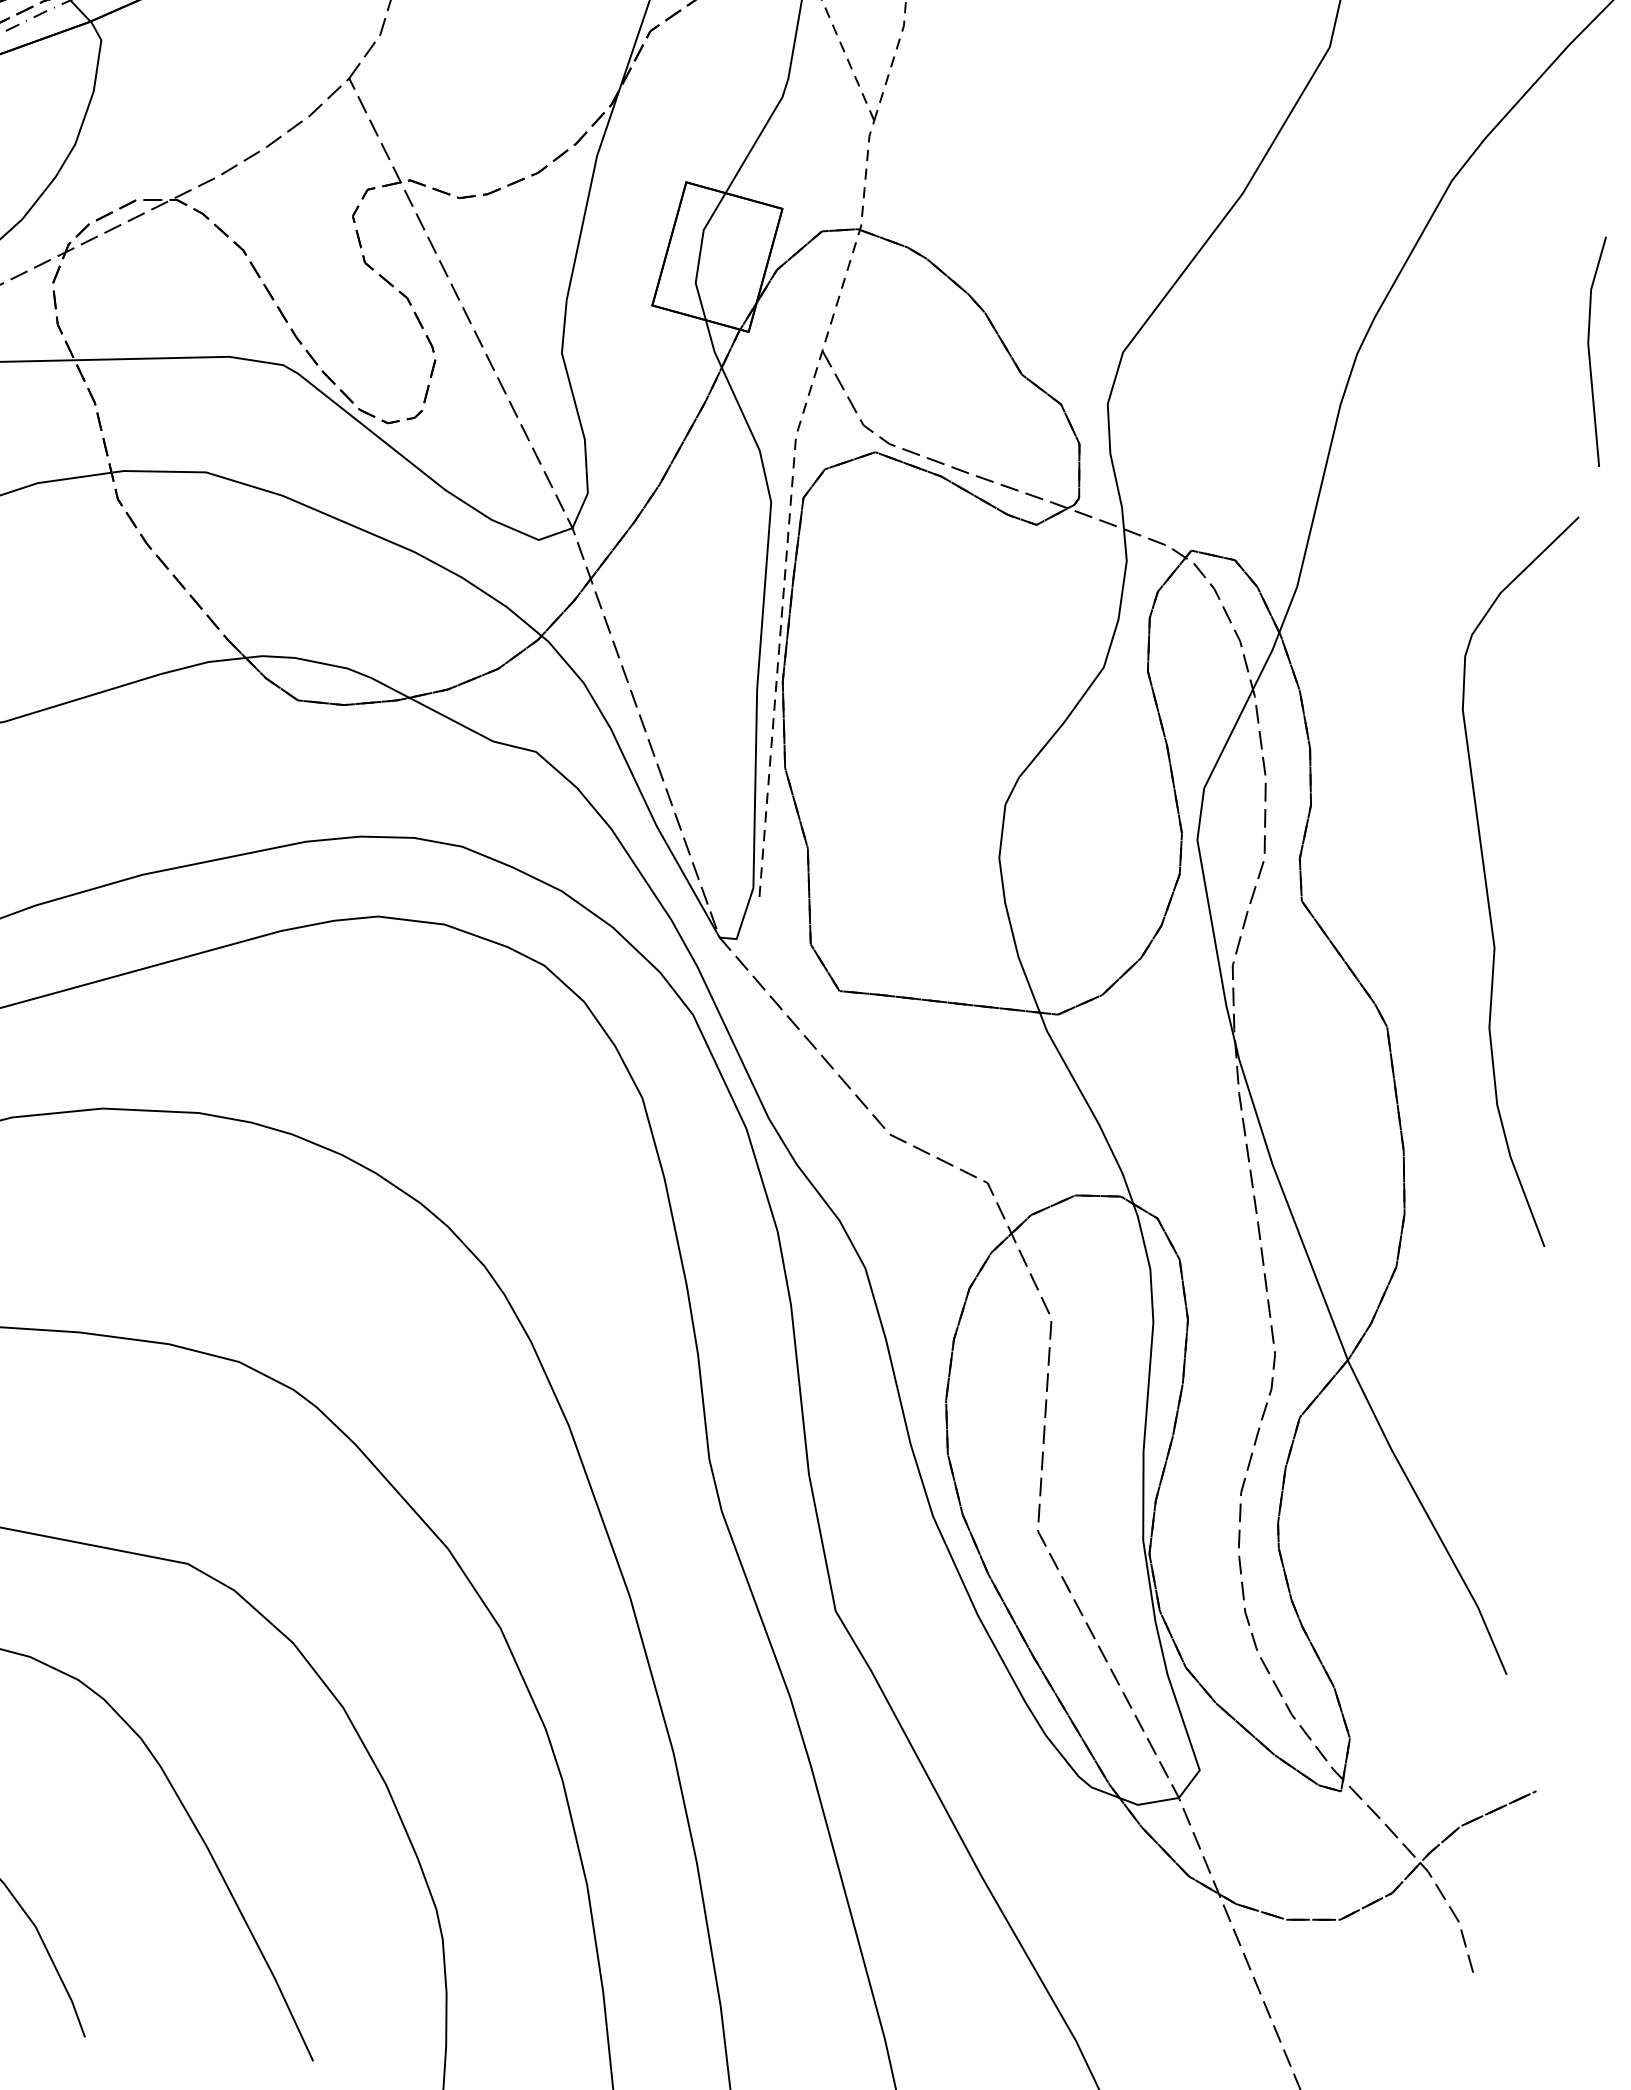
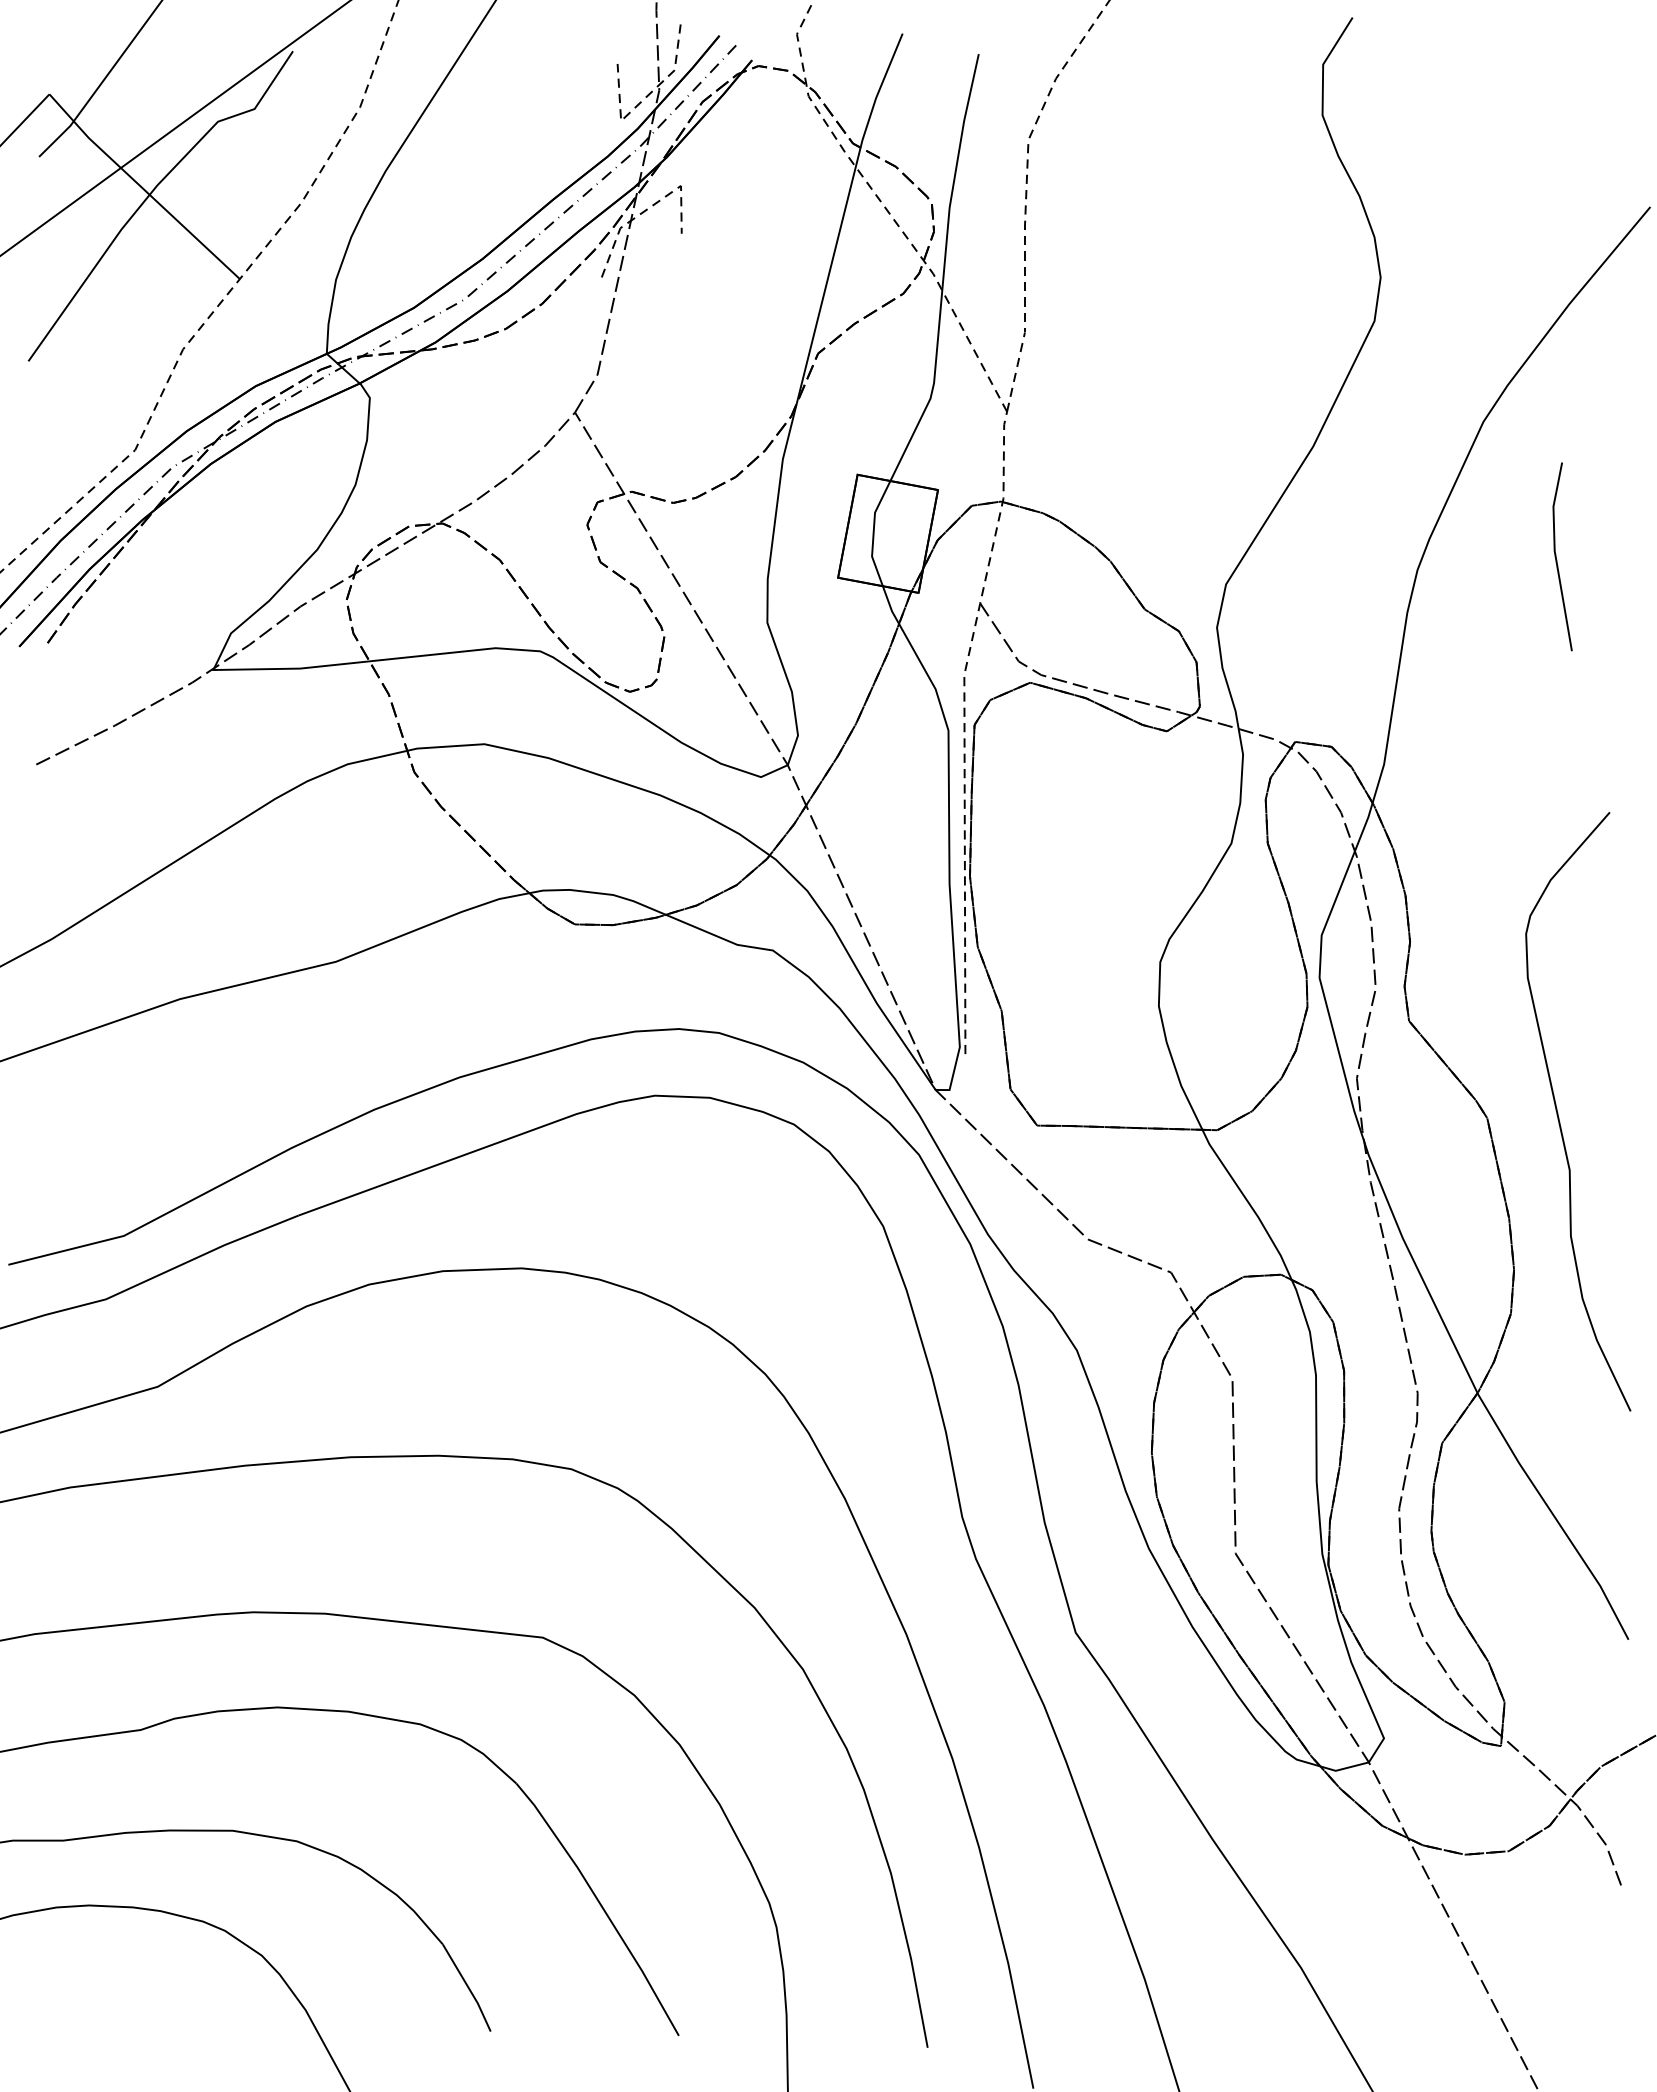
line: (1590, 354) -> (1557, 559), moved
curve: (1487, 882) -> (1559, 1117), moved

